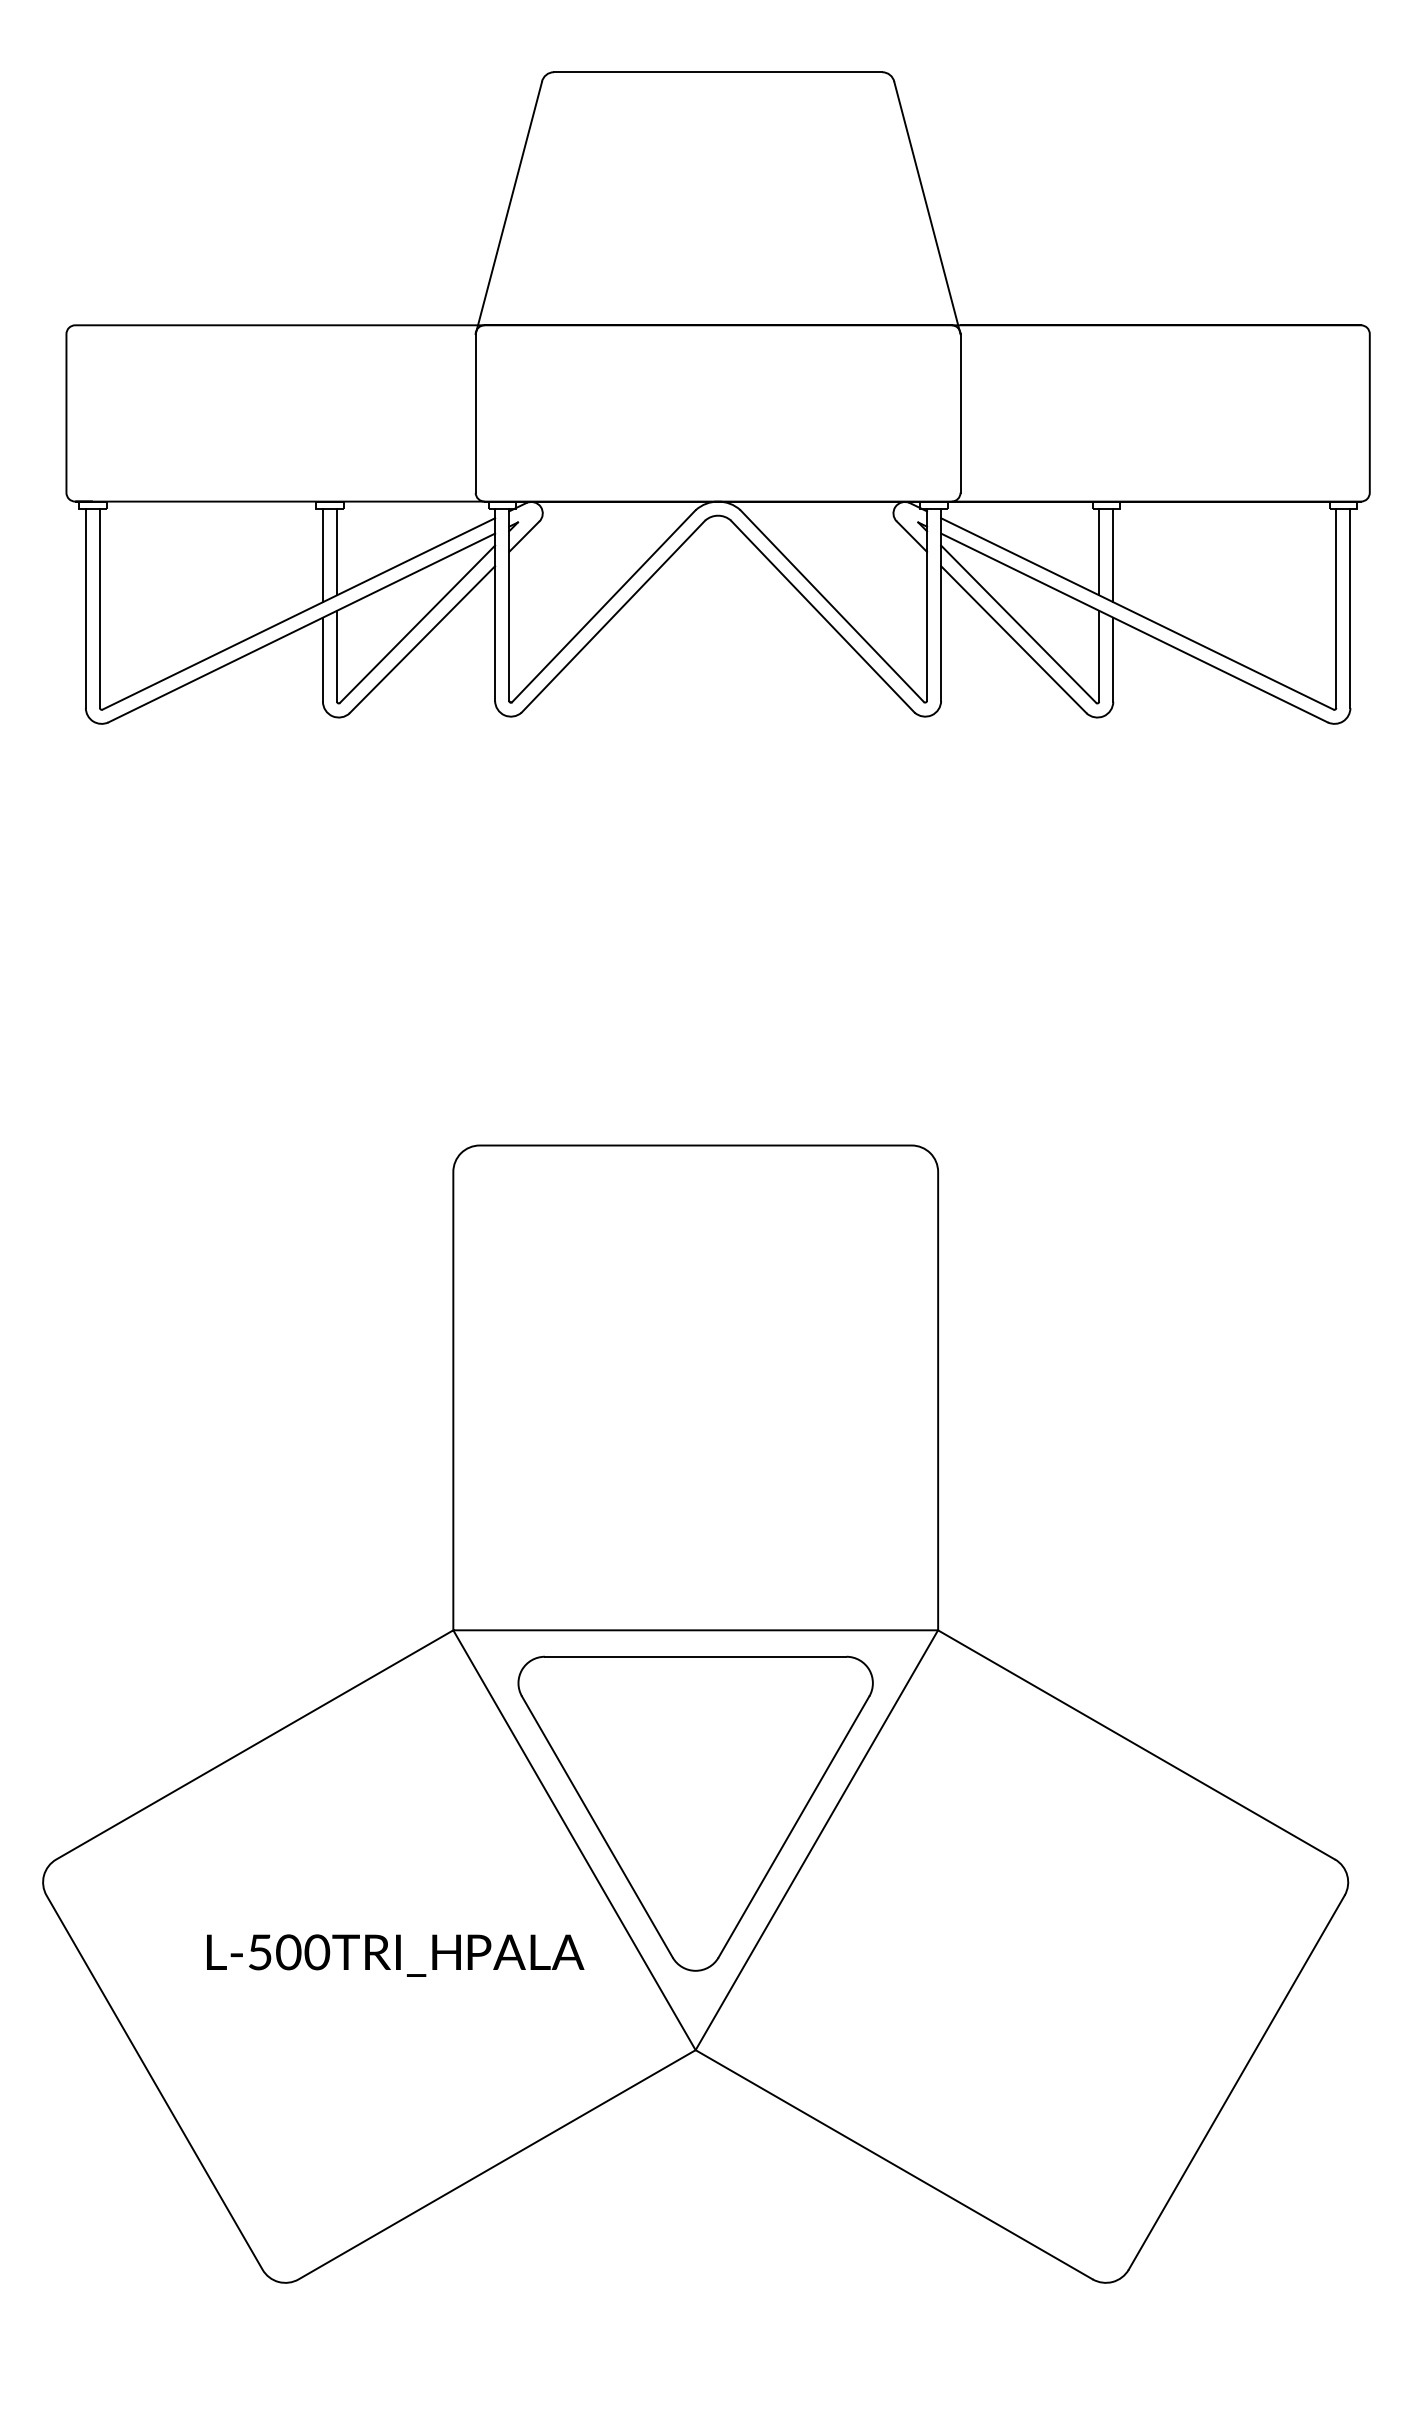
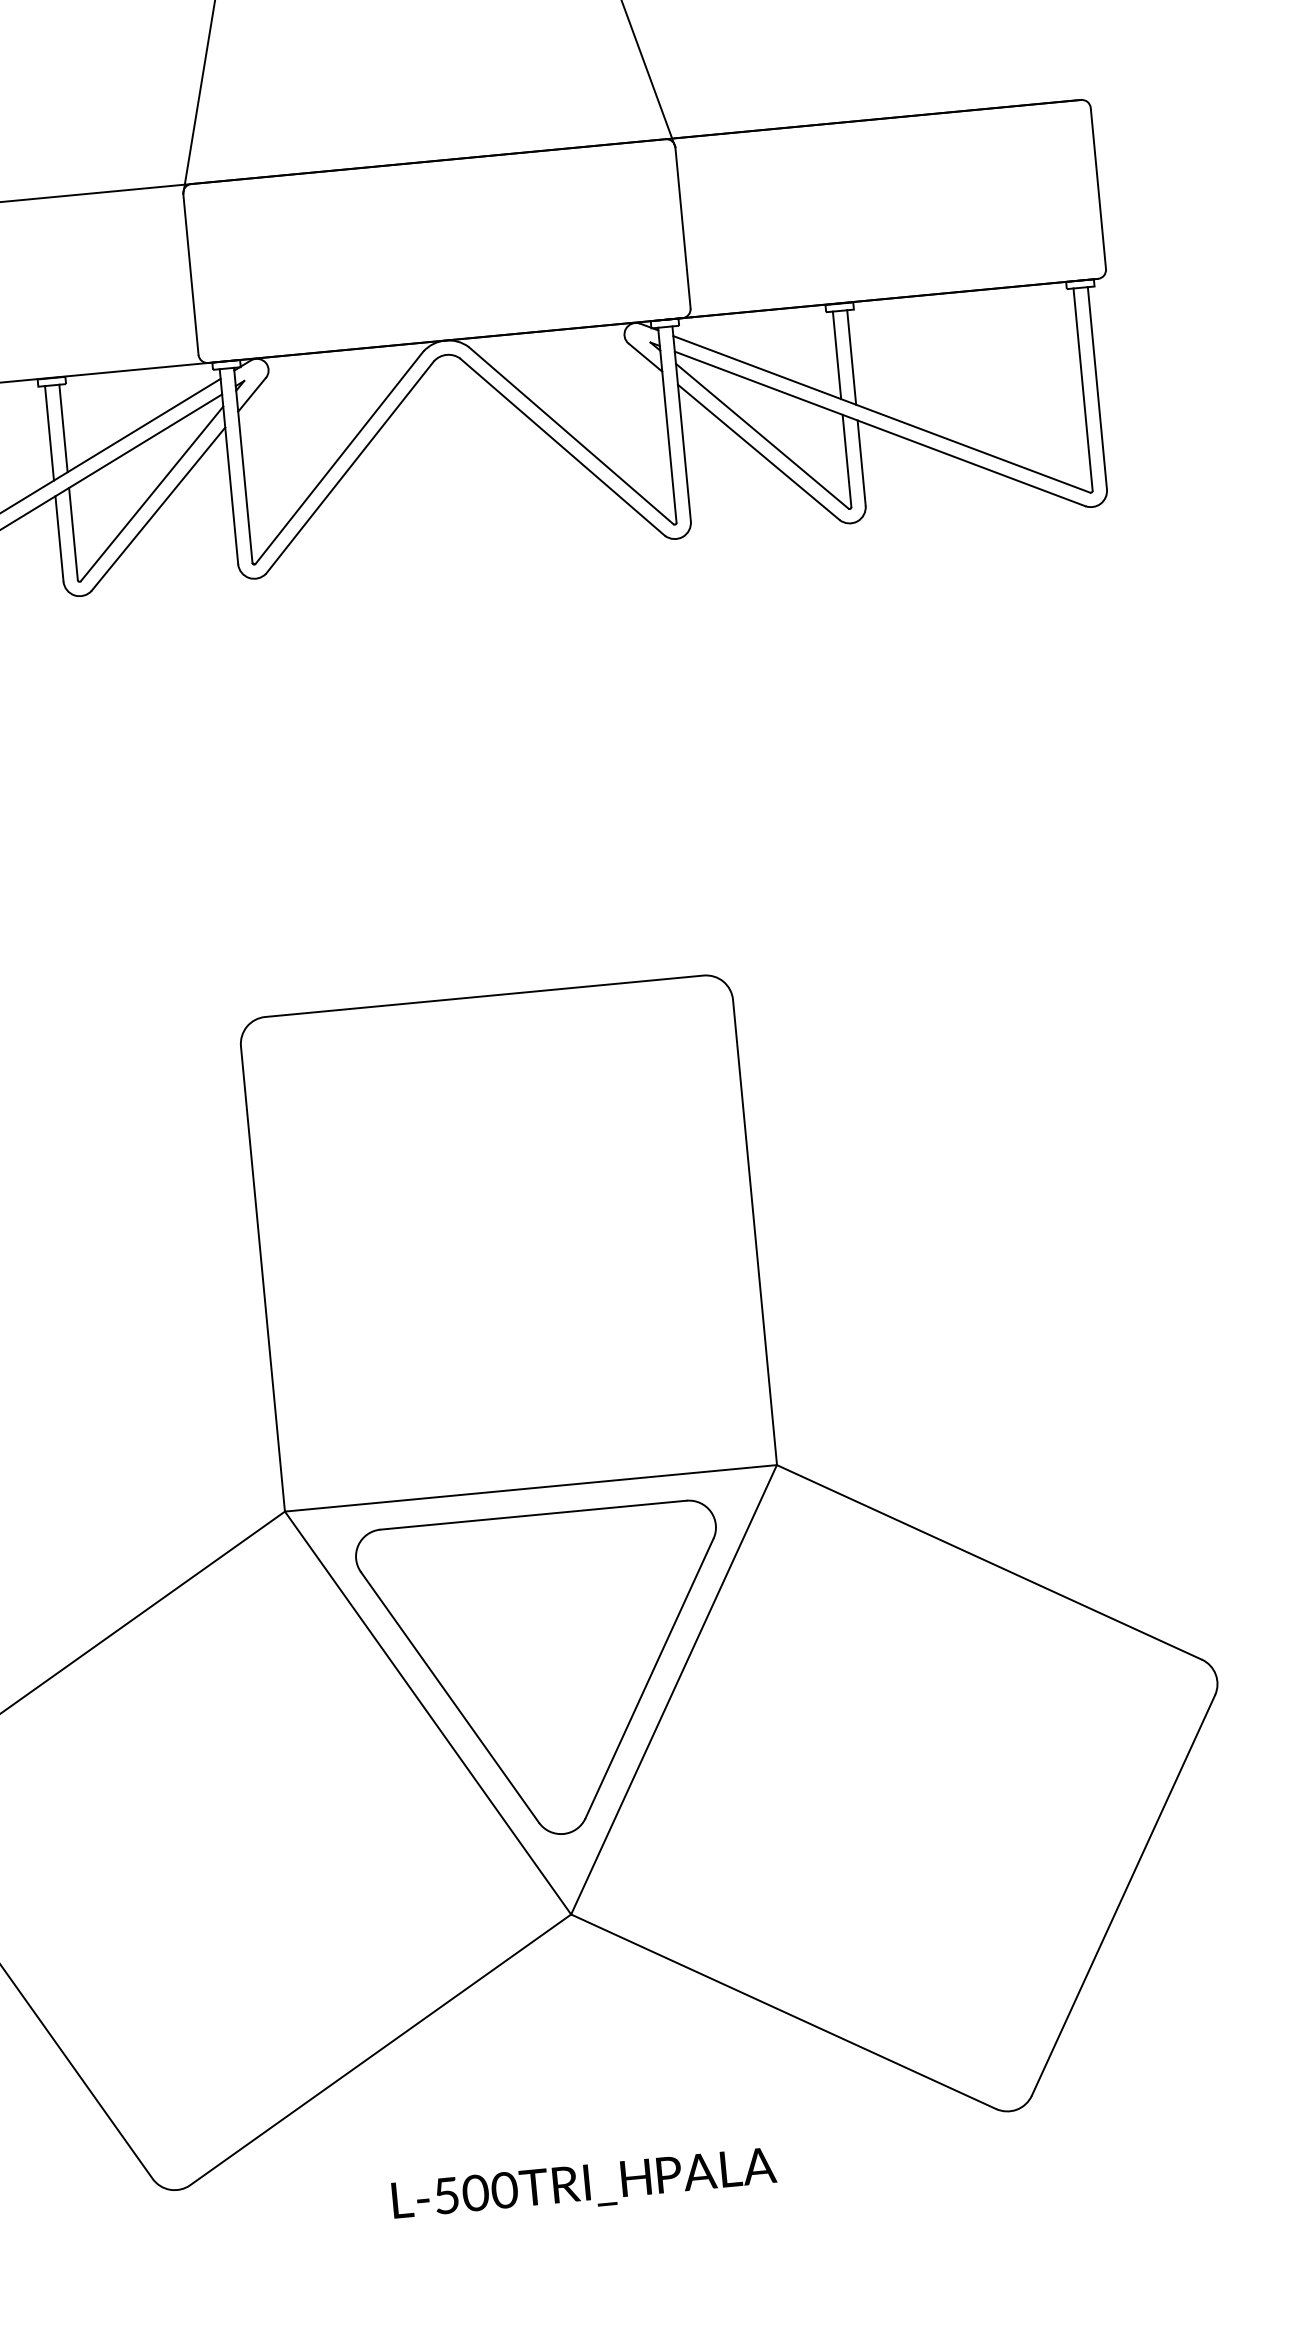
text: (395, 1955) -> (584, 2185), moved

